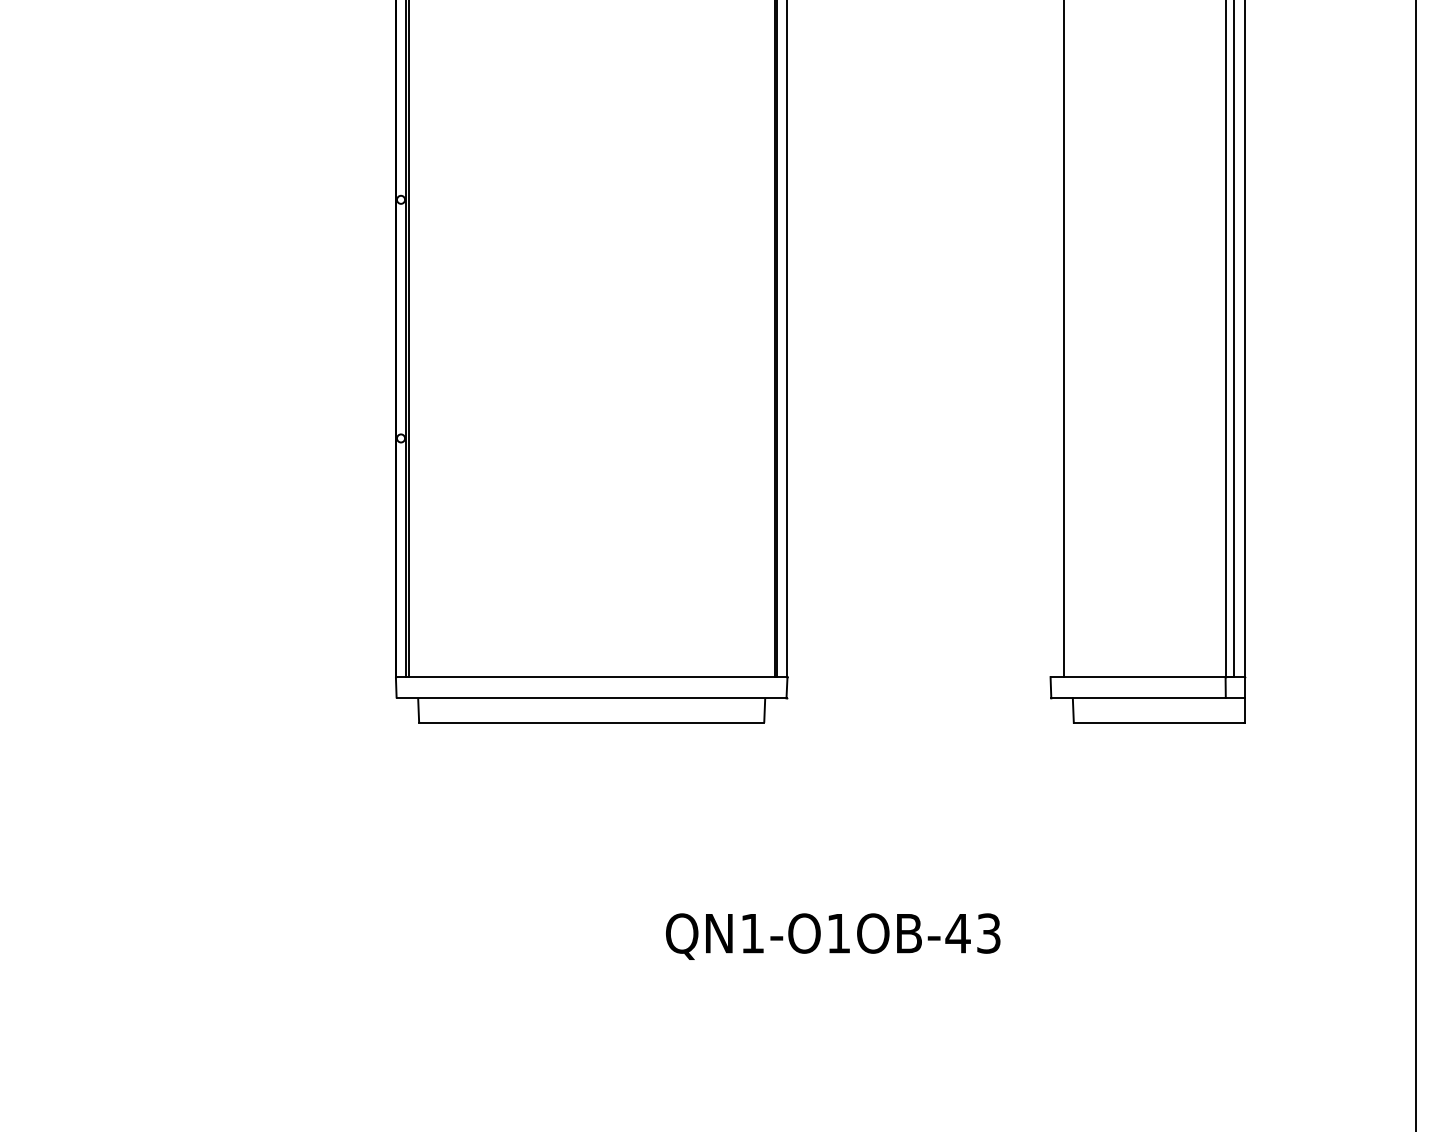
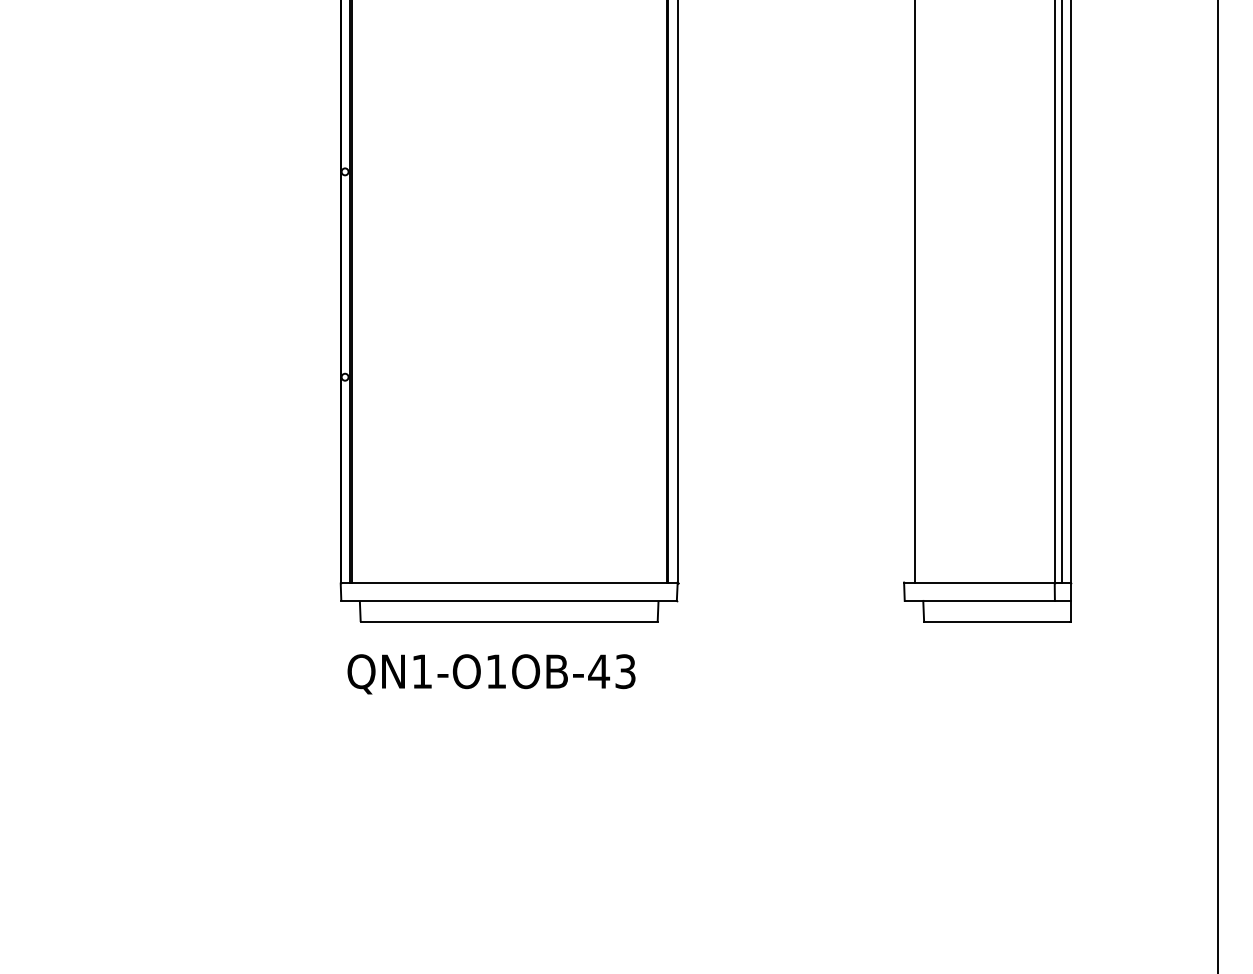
text: (833, 936) -> (491, 674), moved

